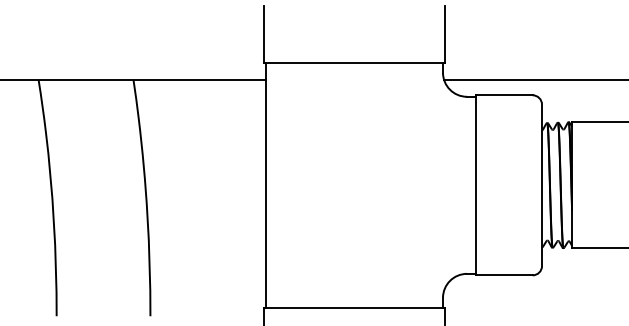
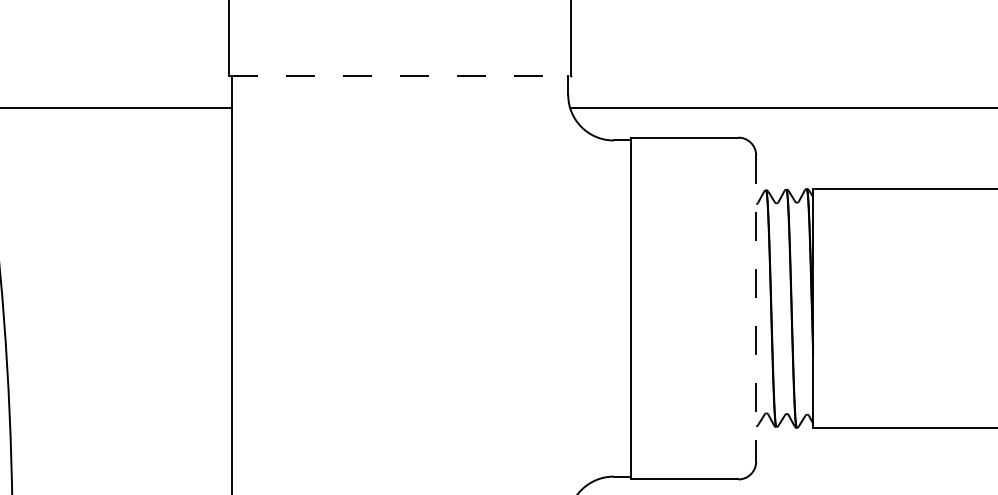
line: (354, 62) -> (400, 75), solid -> dashed
line: (542, 185) -> (757, 308), solid -> dashed

